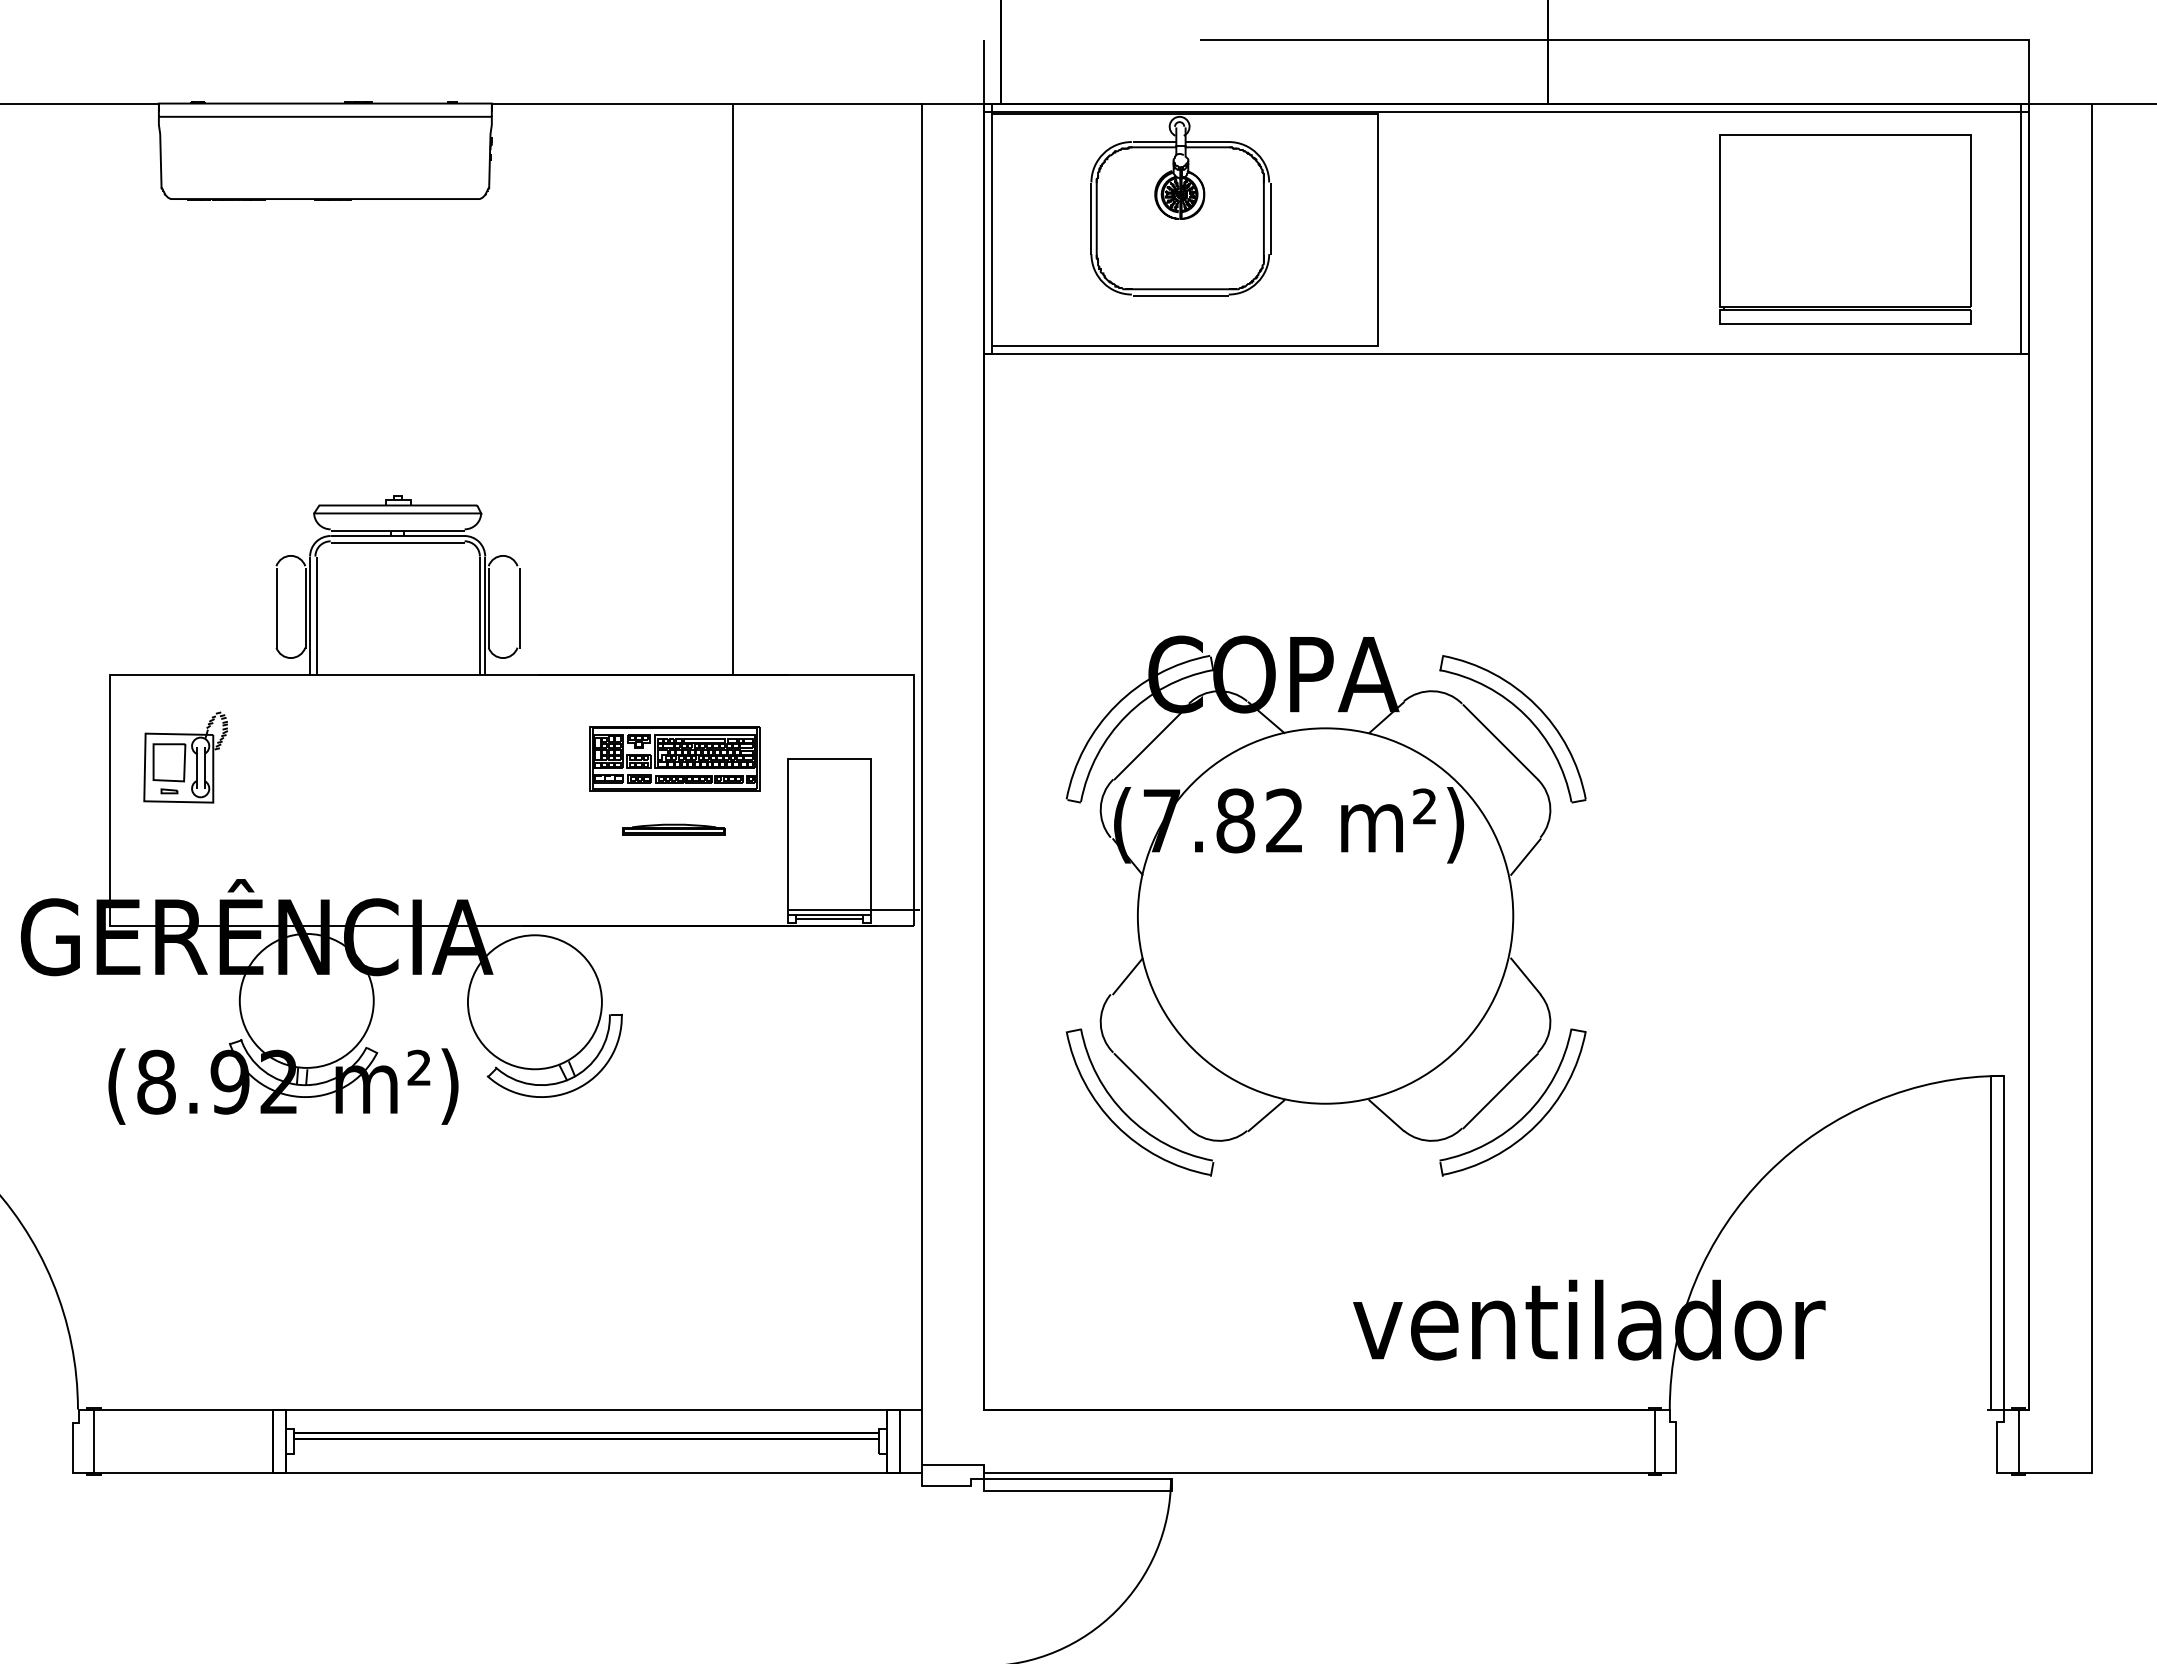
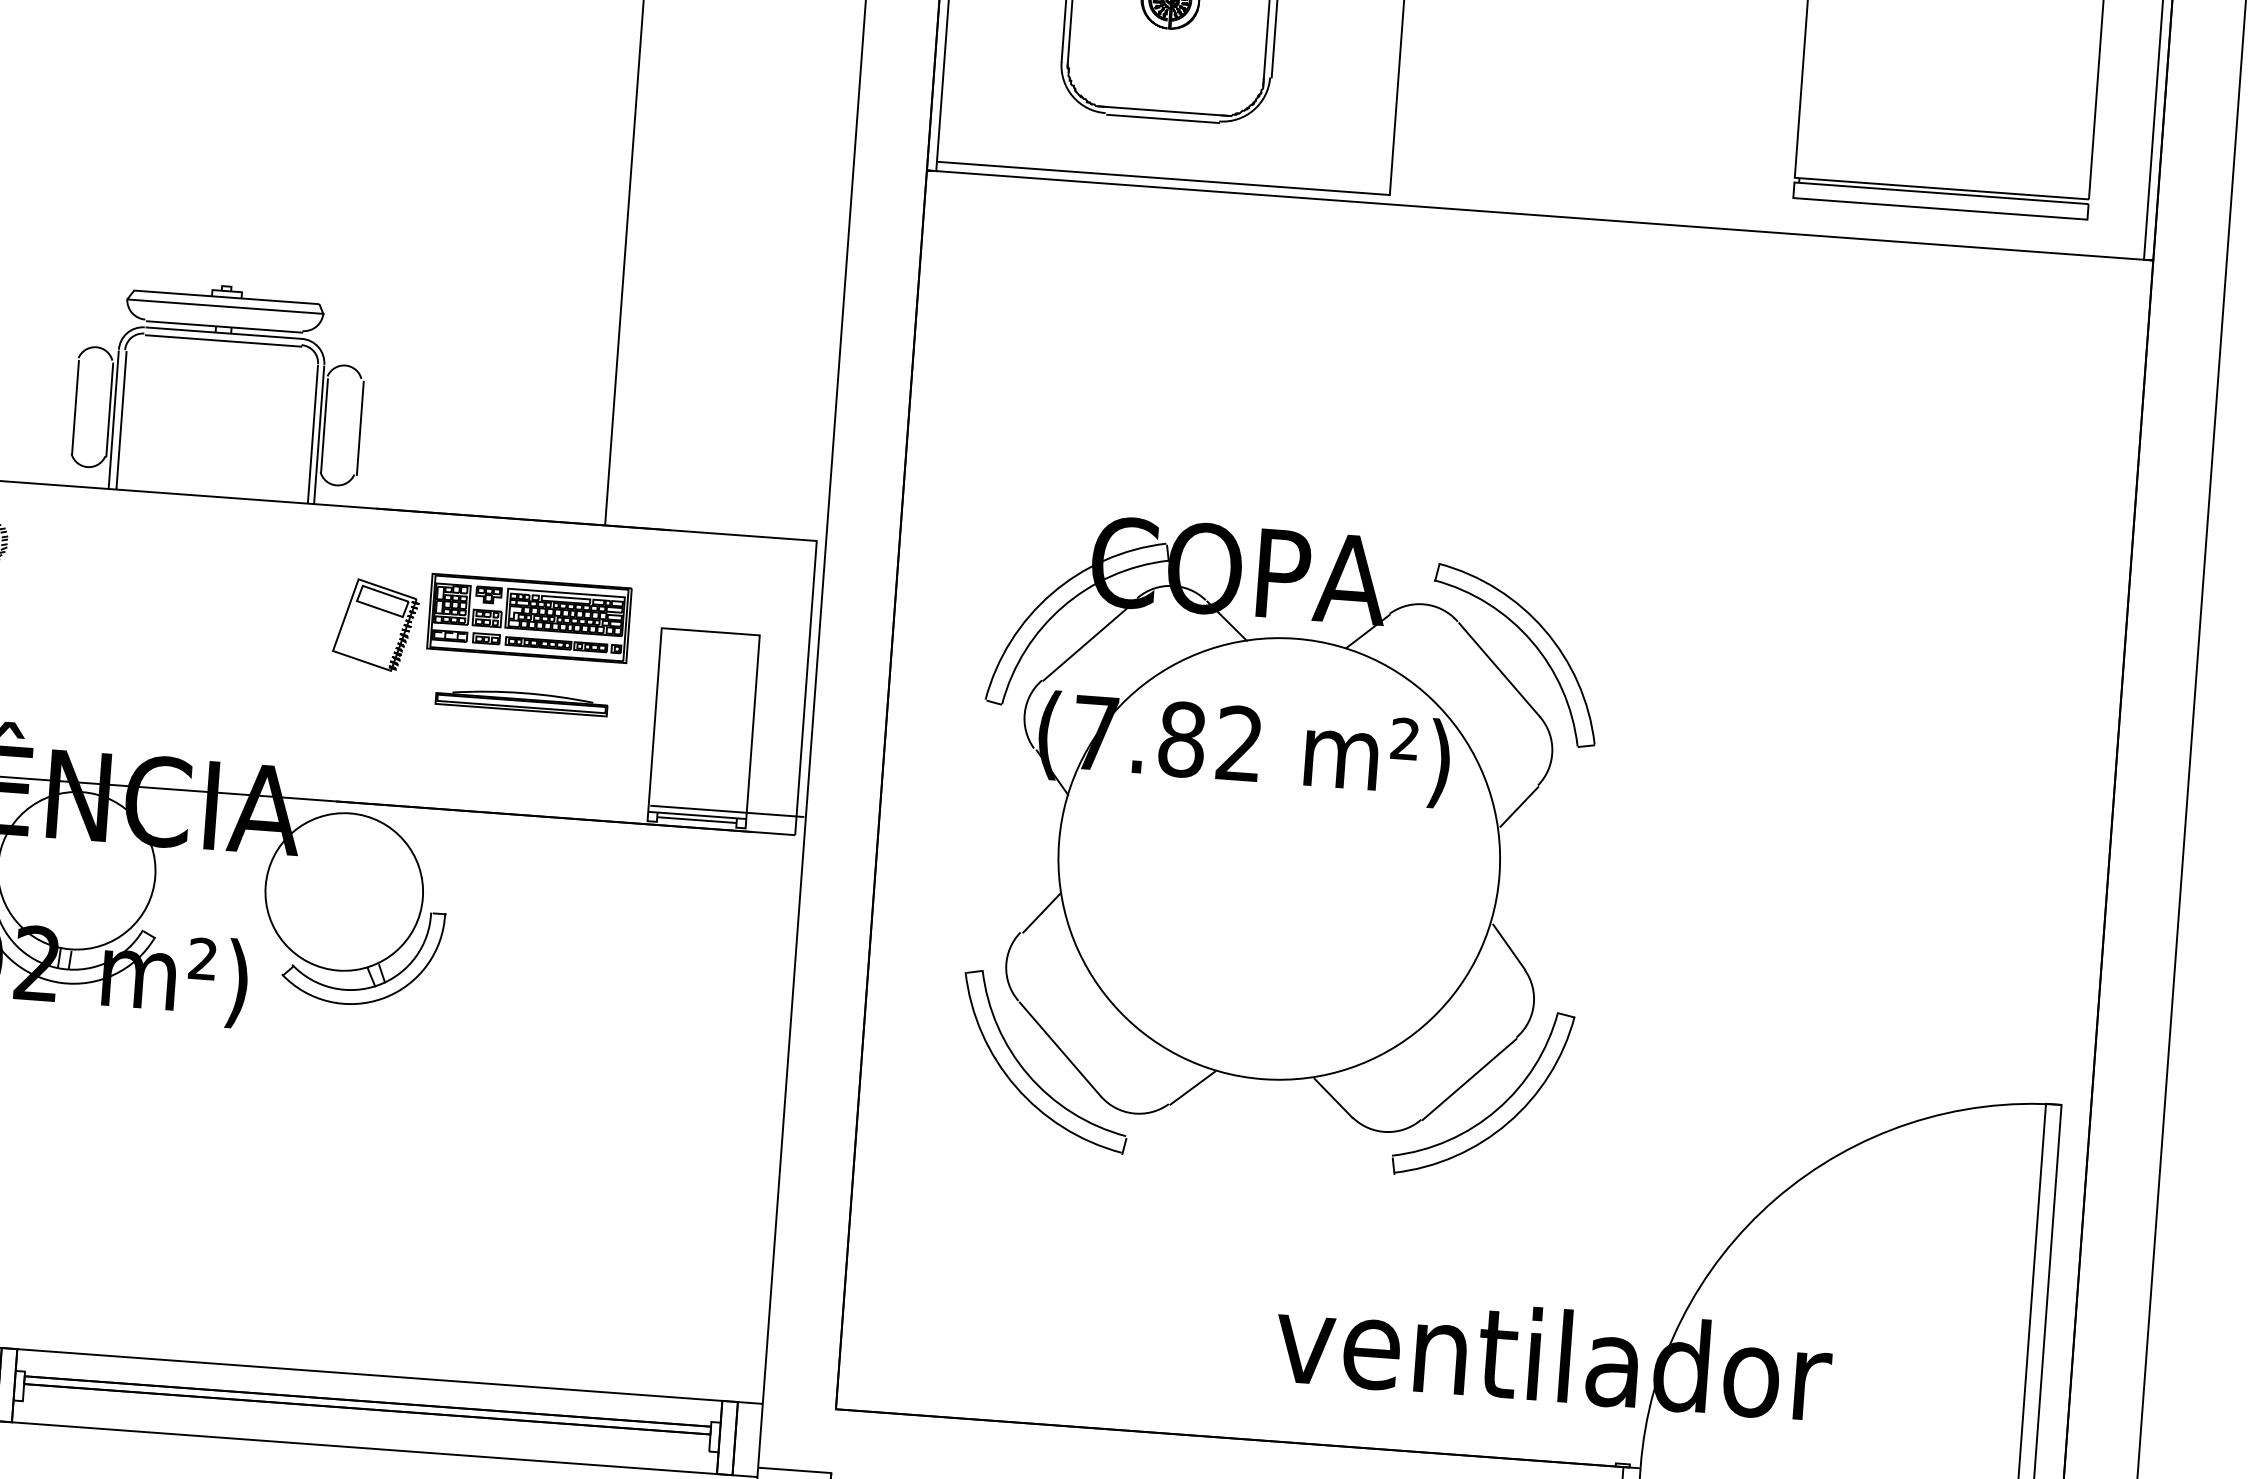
part: (544, 773) -> (375, 624), added
part: (673, 829) -> (521, 701), size x1.43

